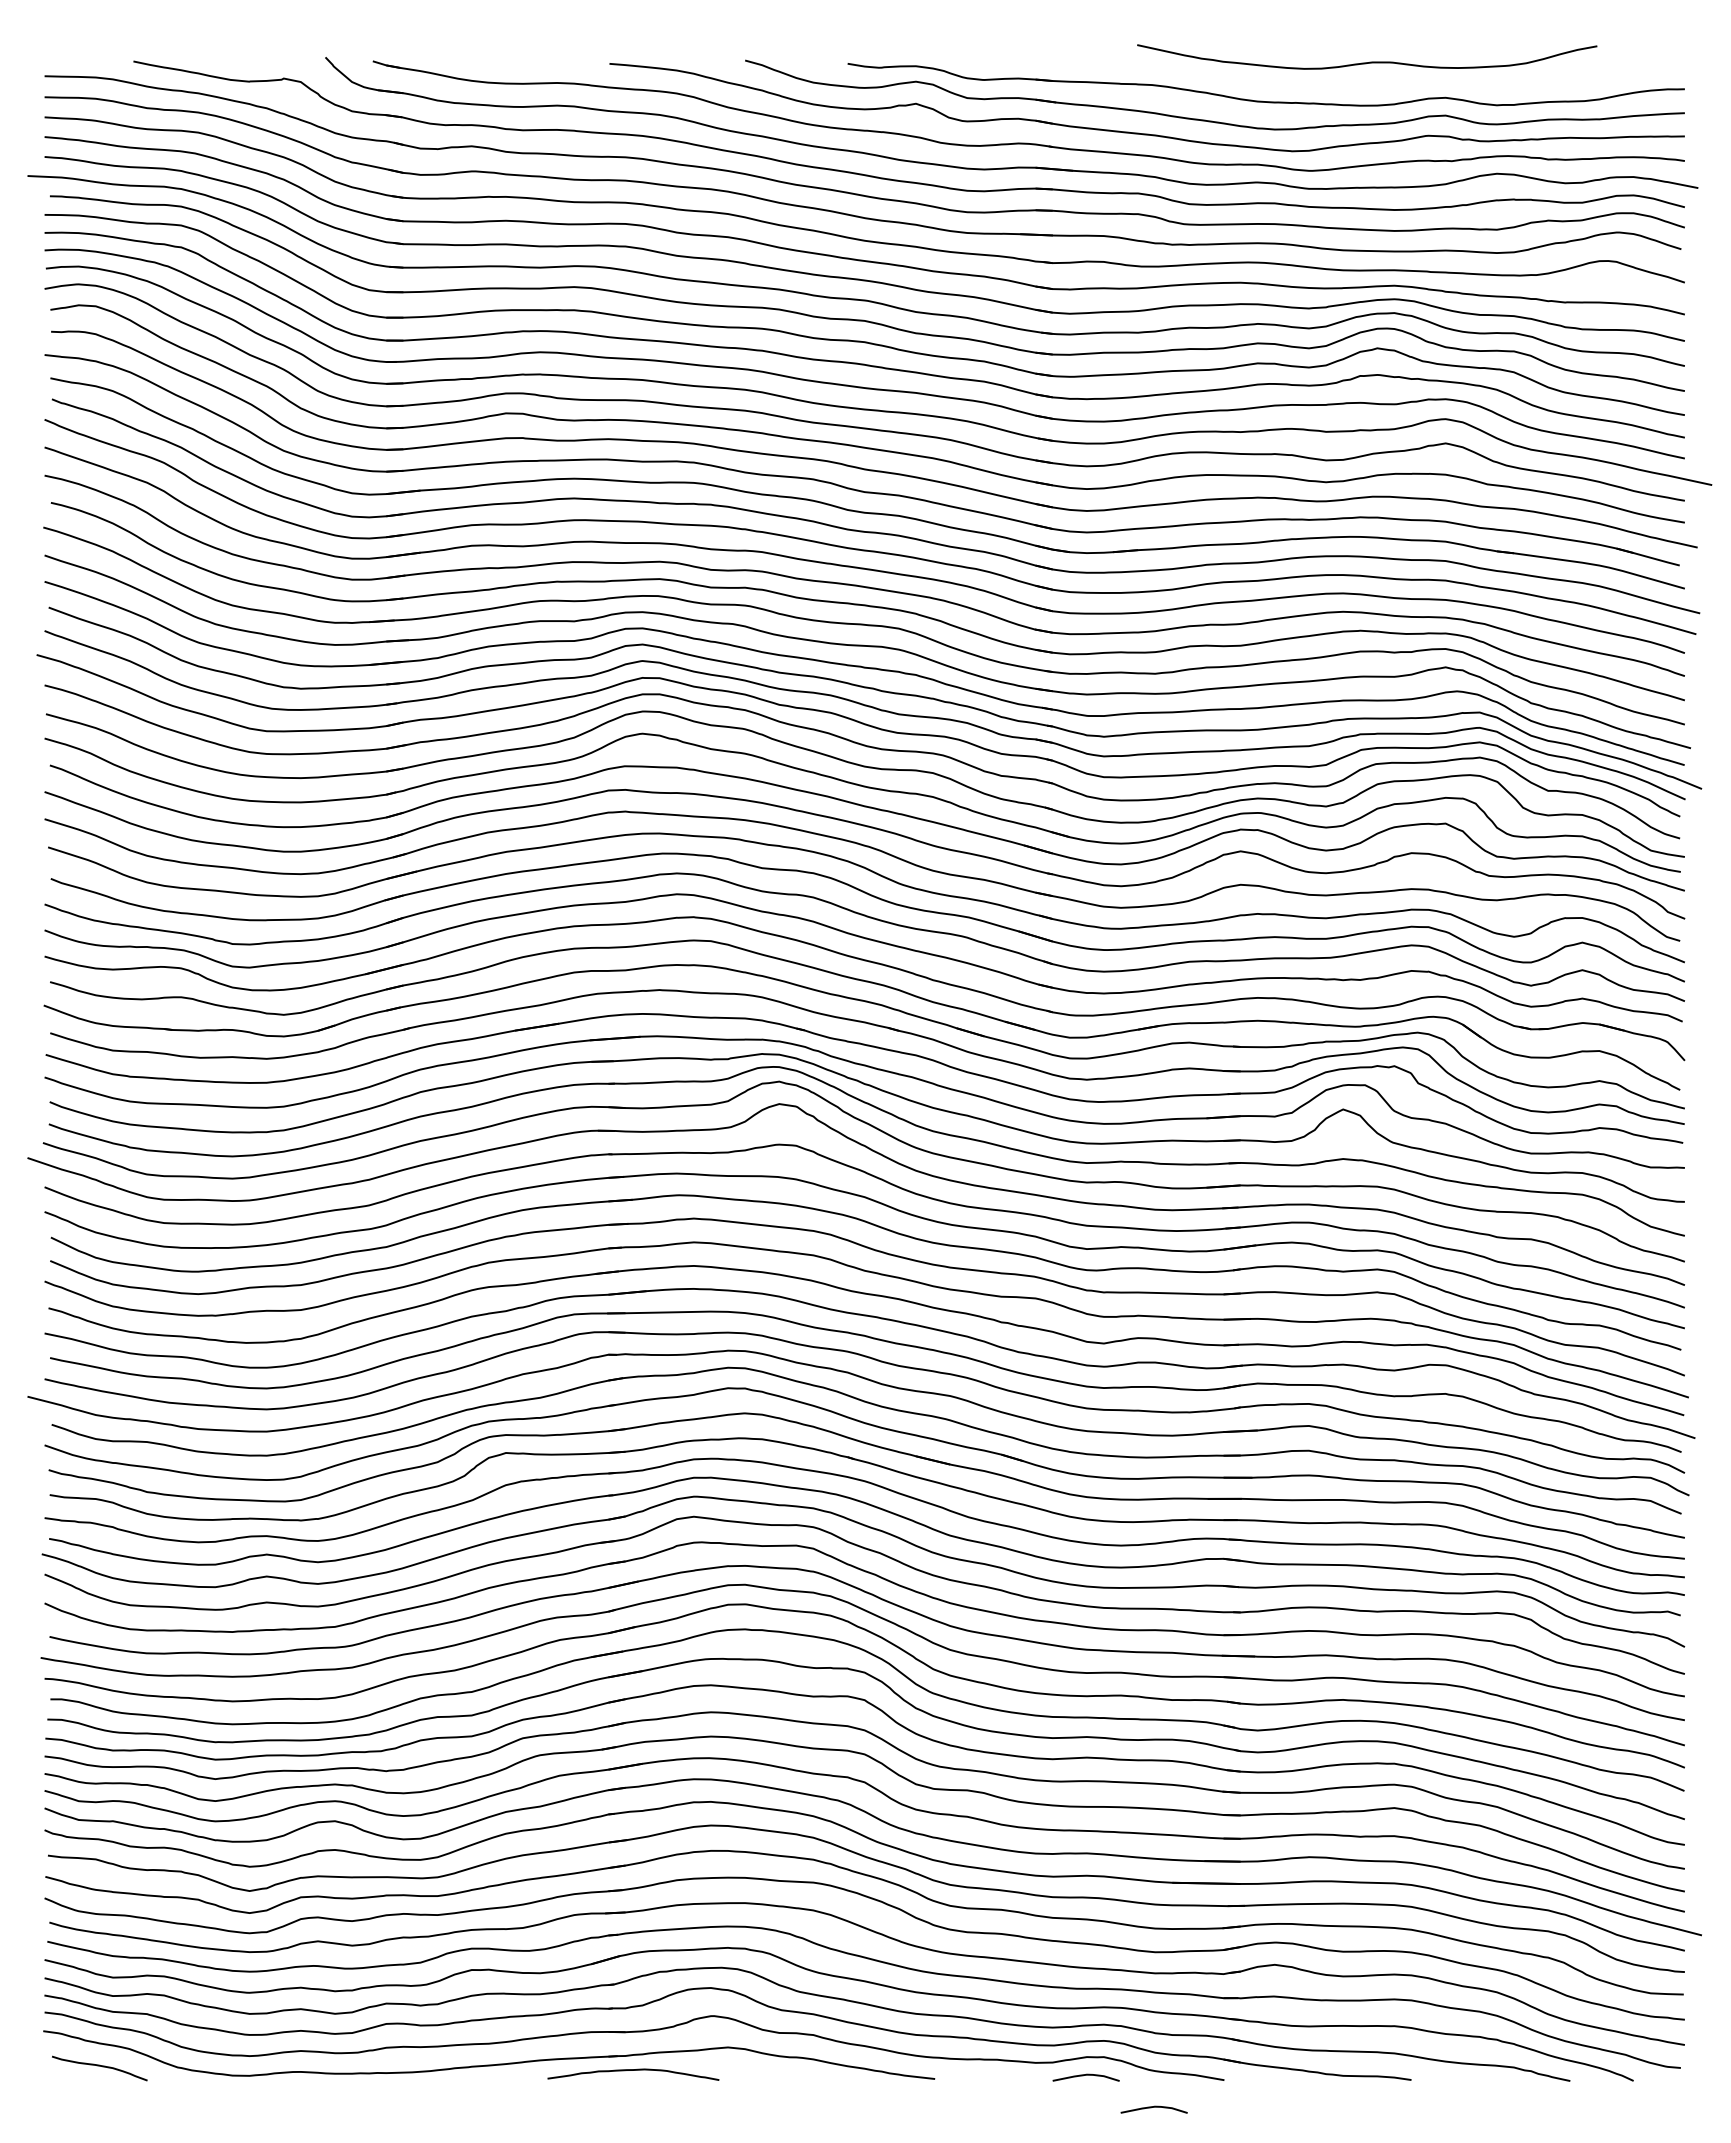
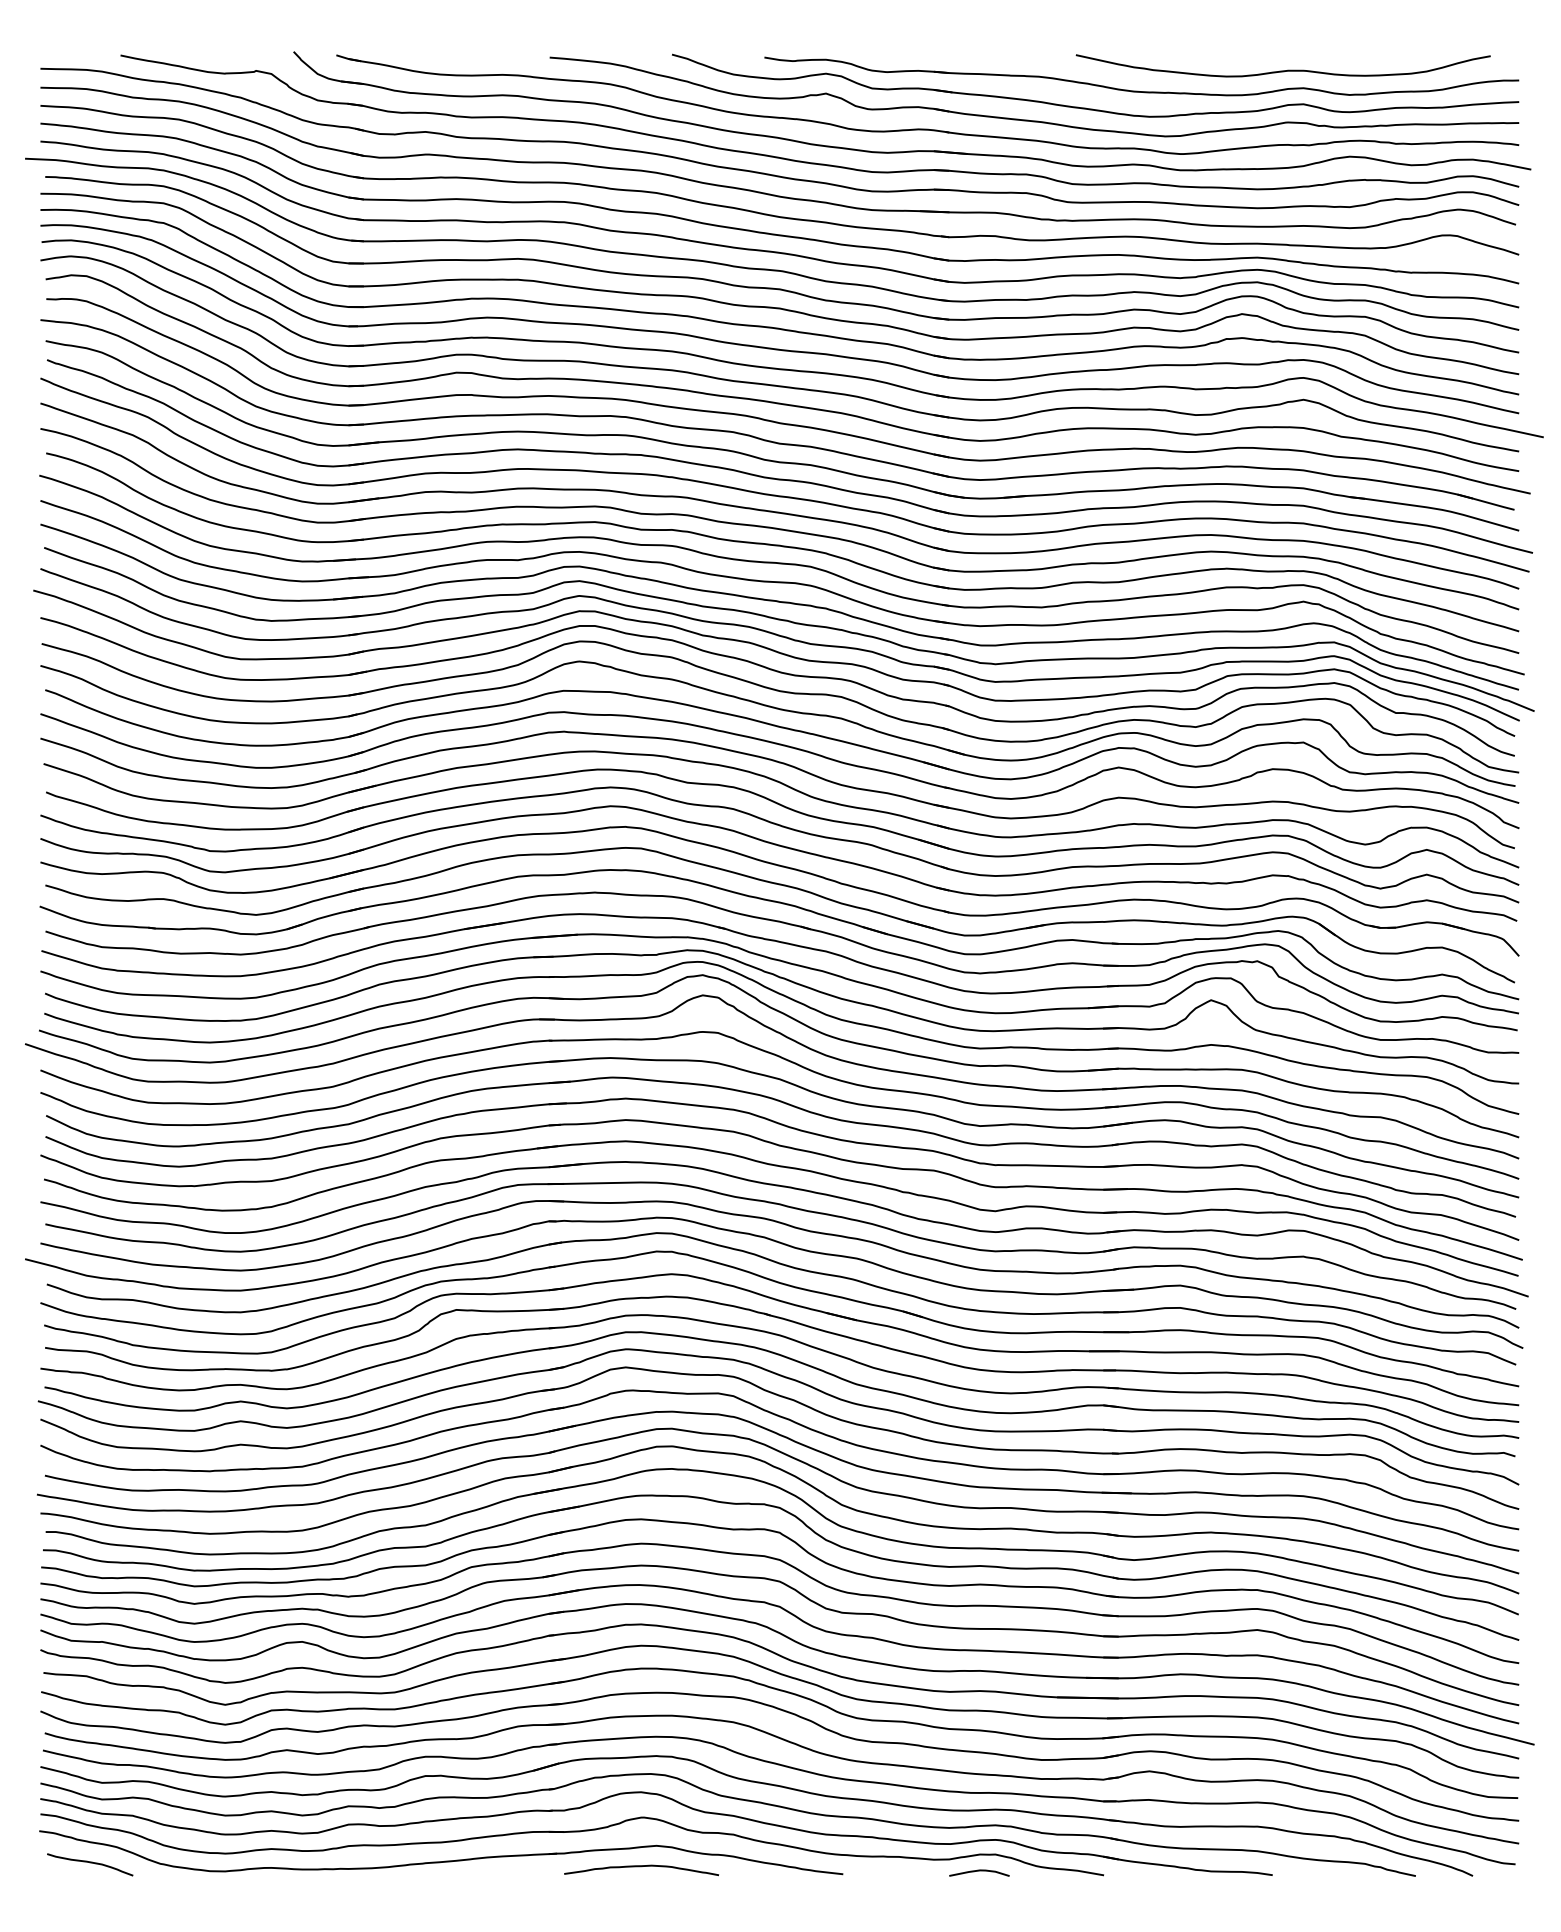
curve: (1369, 61) -> (1285, 69), moved
curve: (633, 2070) -> (641, 1866), moved
curve: (1153, 2107) -> (1040, 1899), removed

